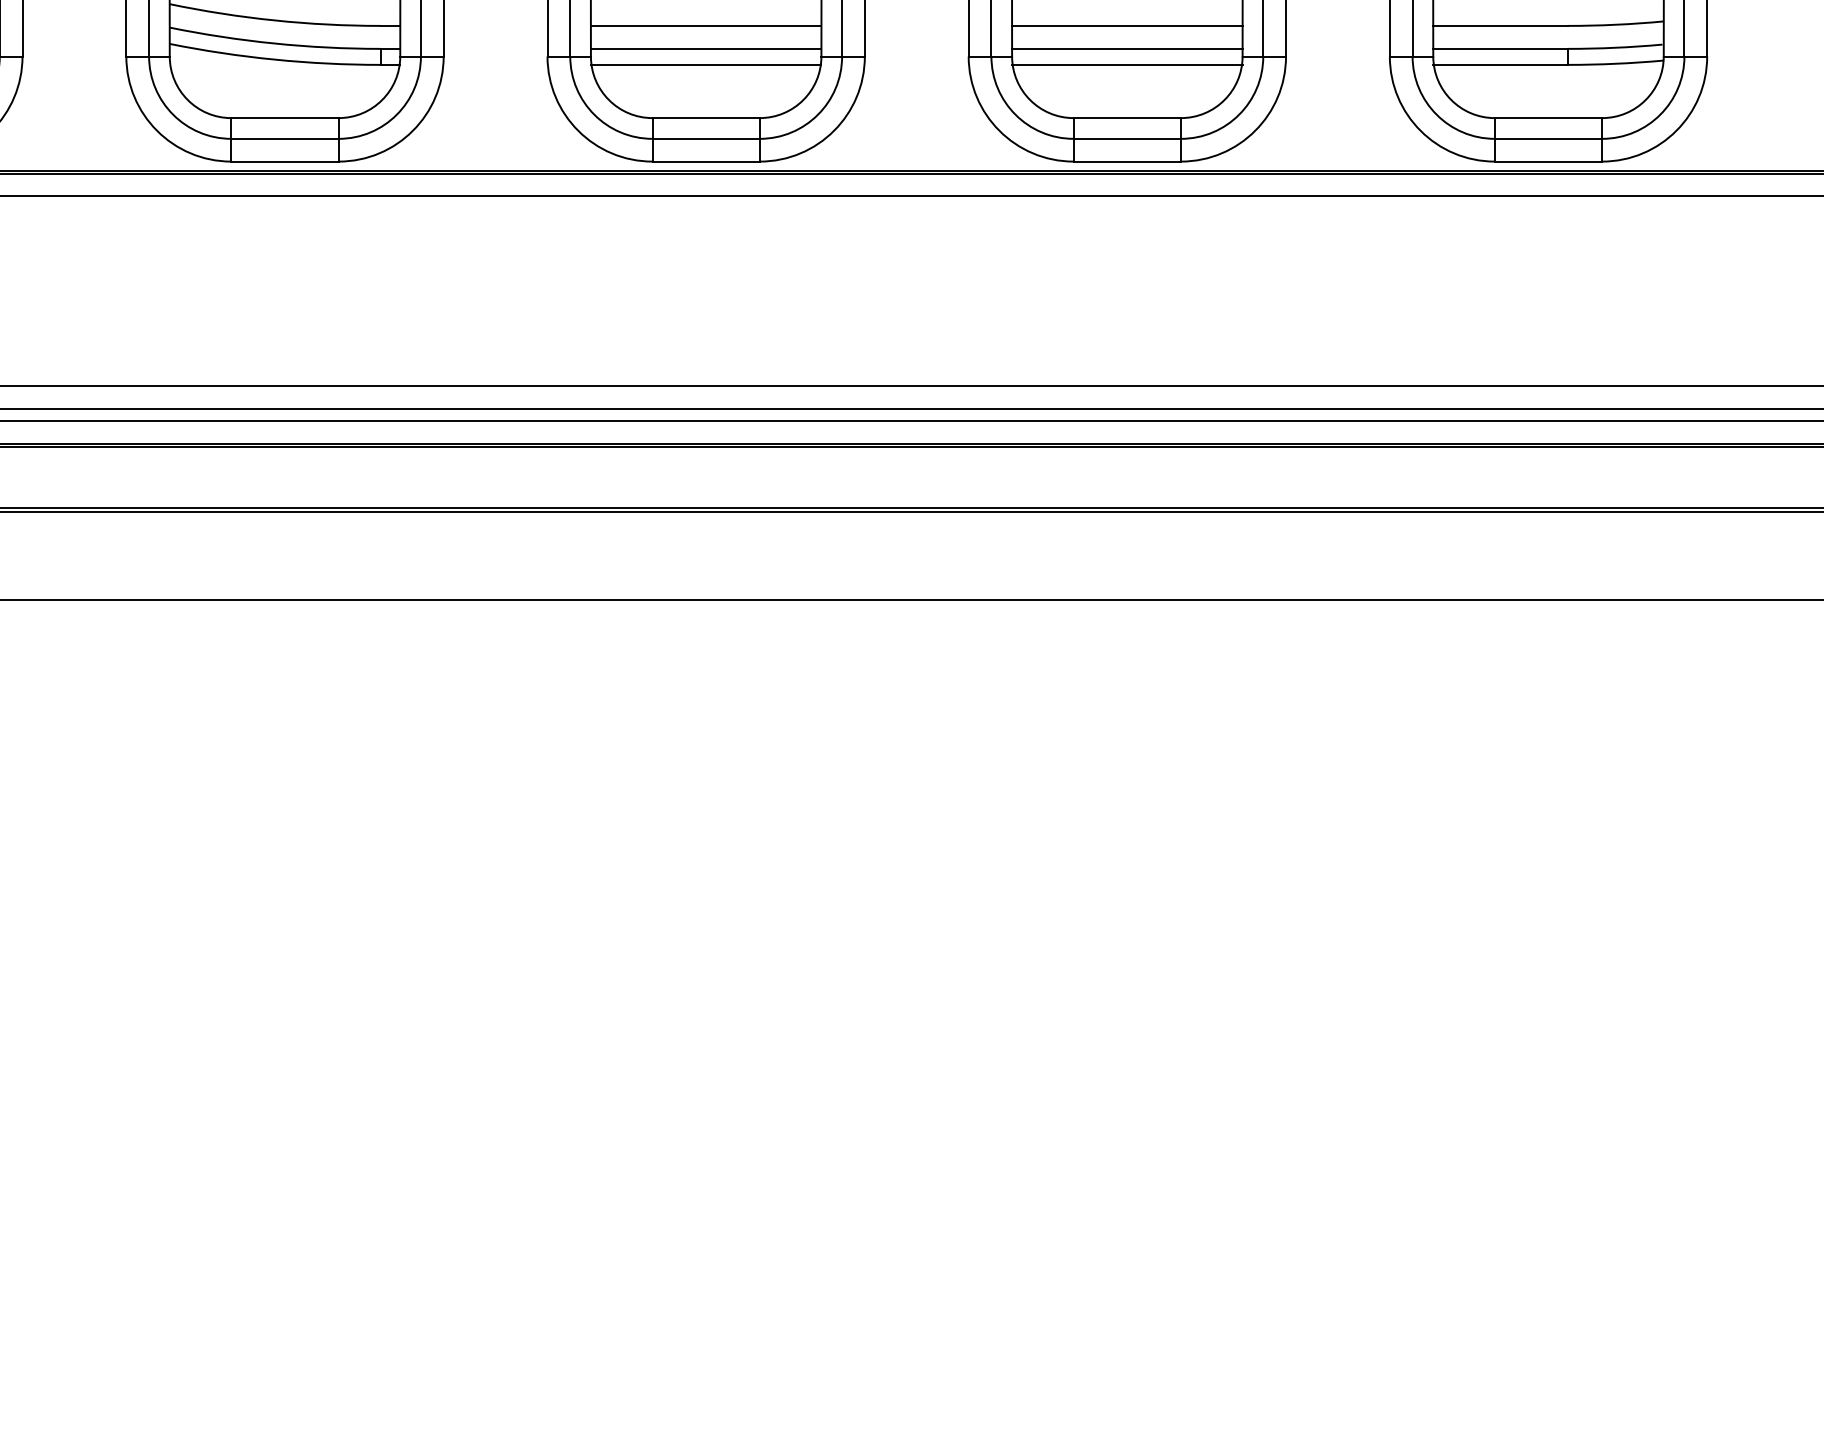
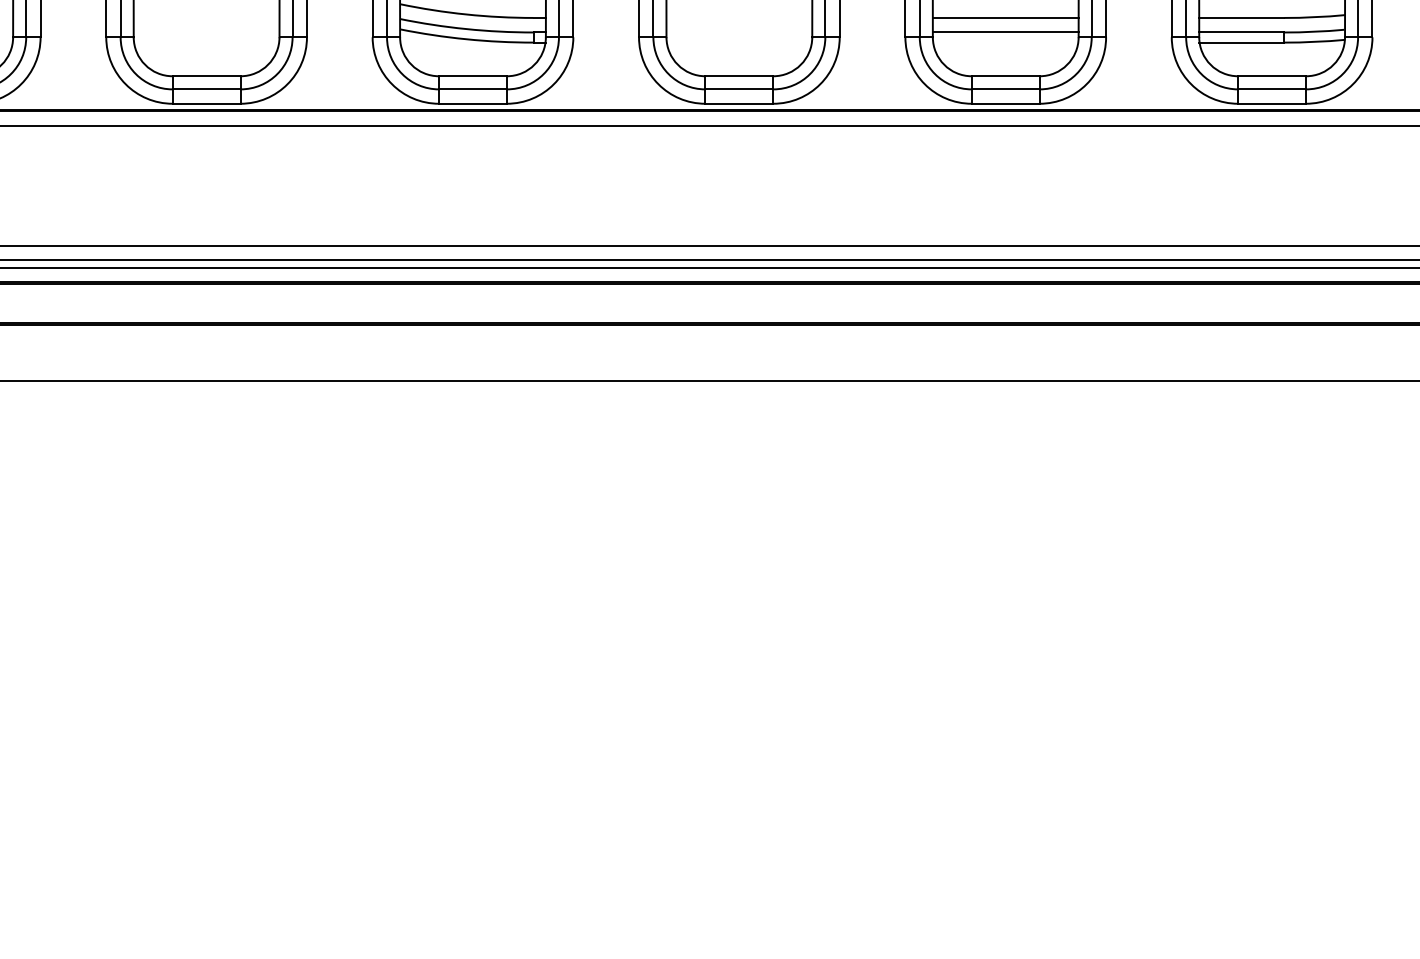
line: (706, 25) -> (739, 17), removed
line: (706, 48) -> (739, 32), removed
line: (706, 64) -> (739, 42), removed
line: (1126, 64) -> (1005, 42), removed

